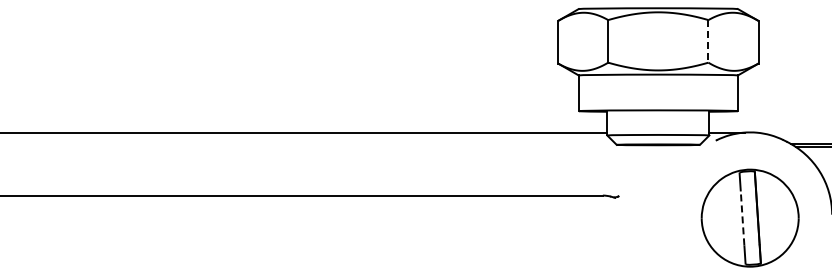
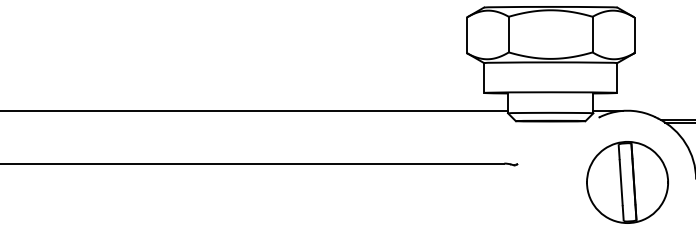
line: (708, 41) -> (592, 34), dashed -> solid
line: (742, 217) -> (621, 181), dashed -> solid

